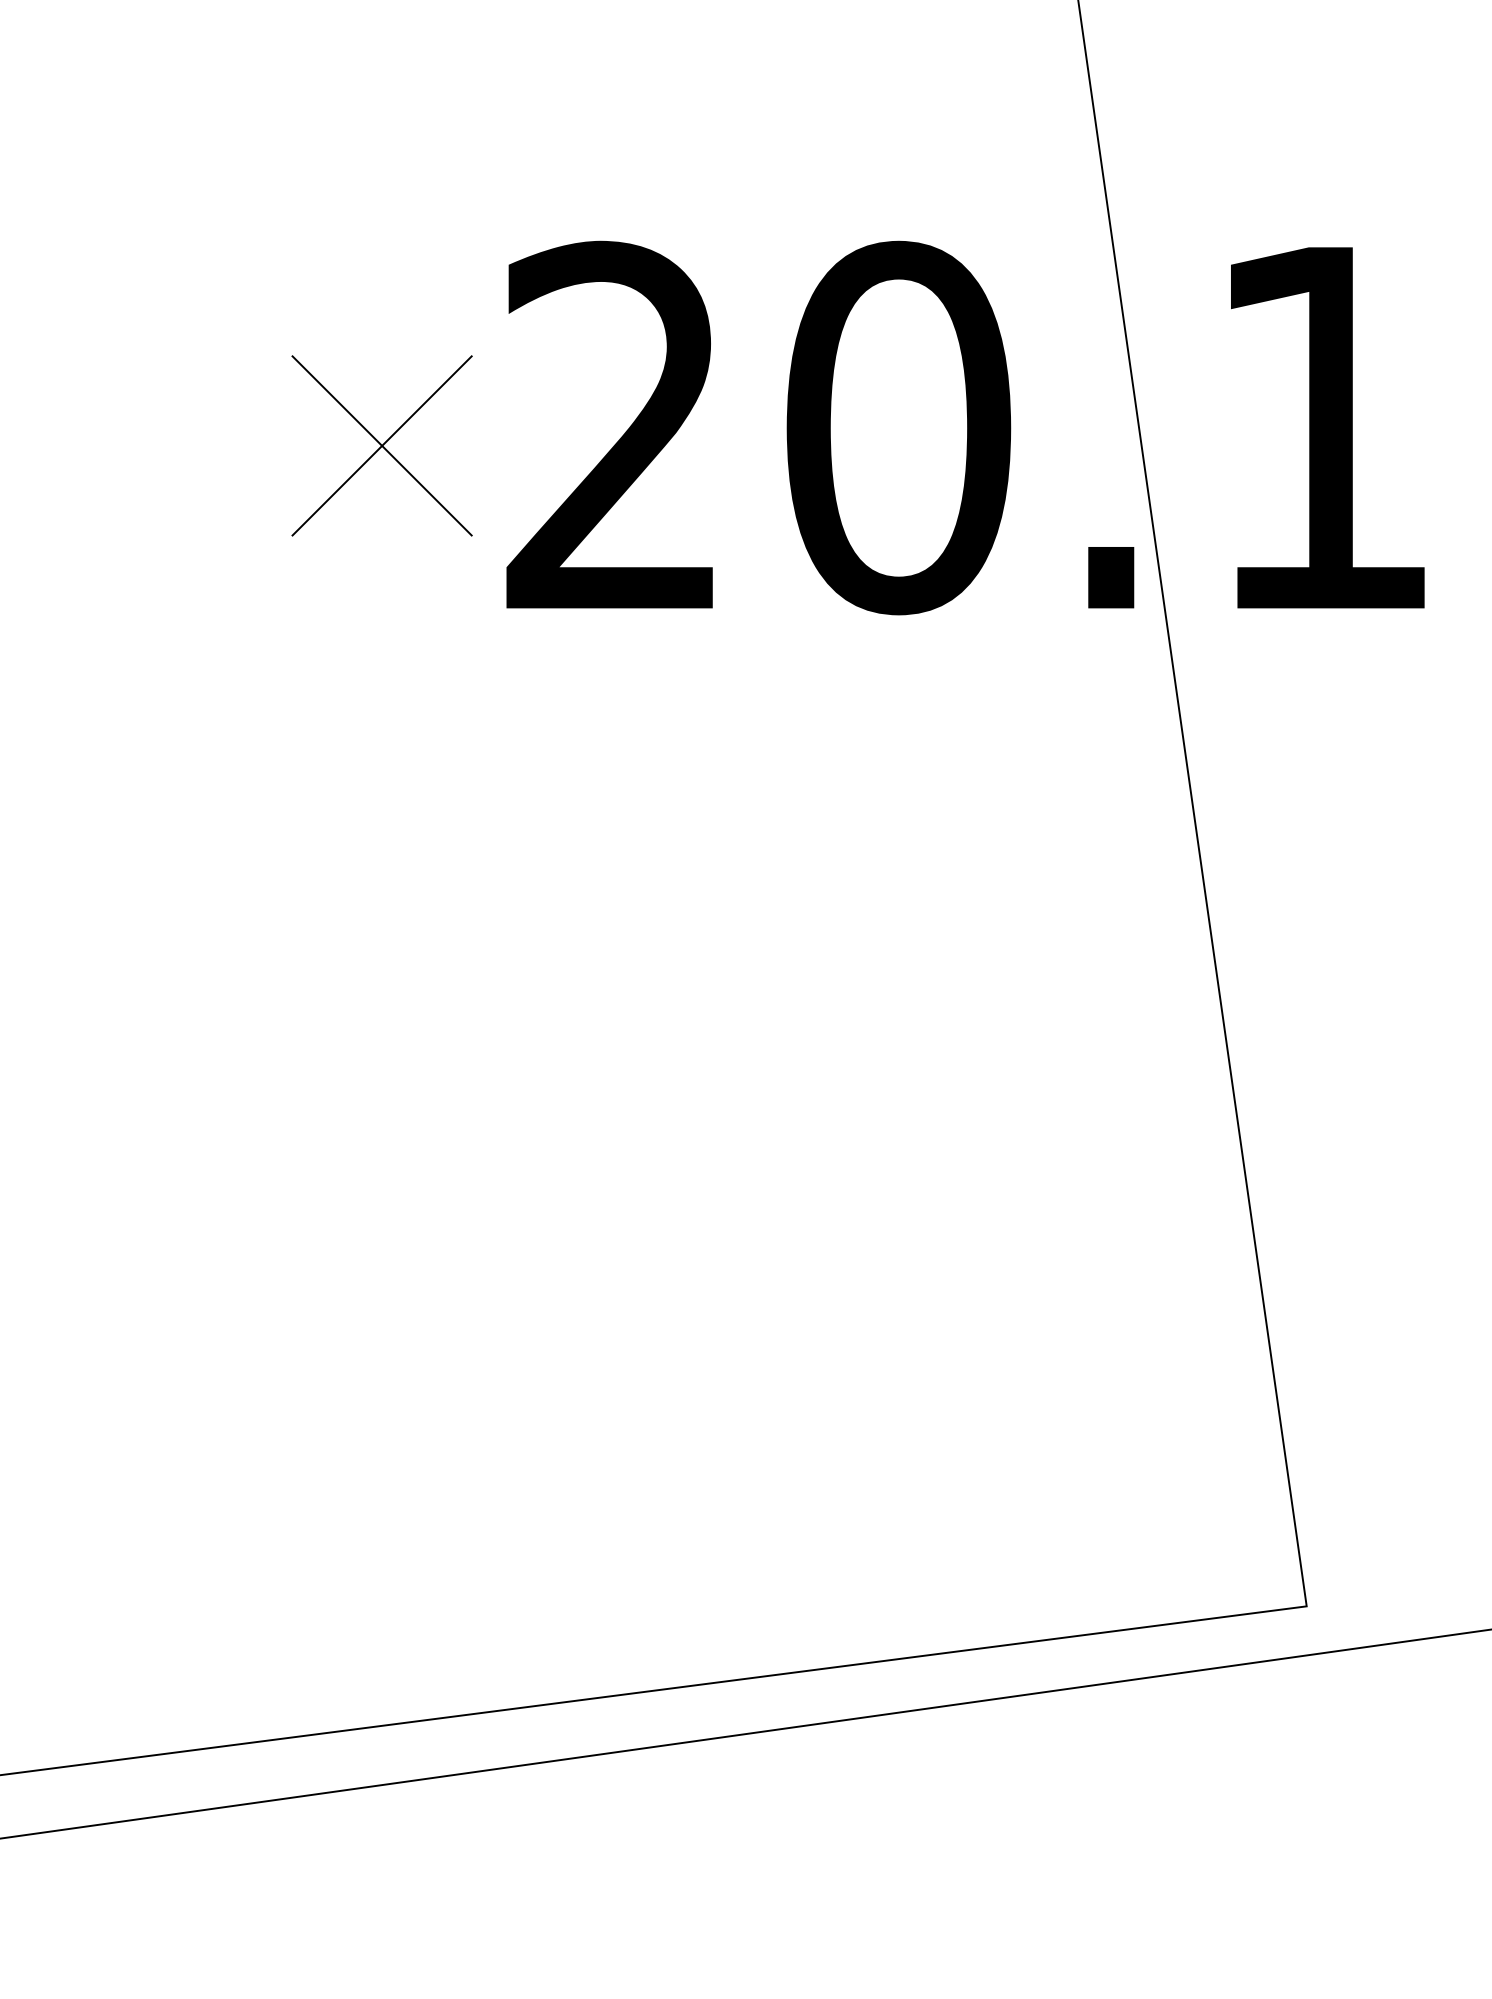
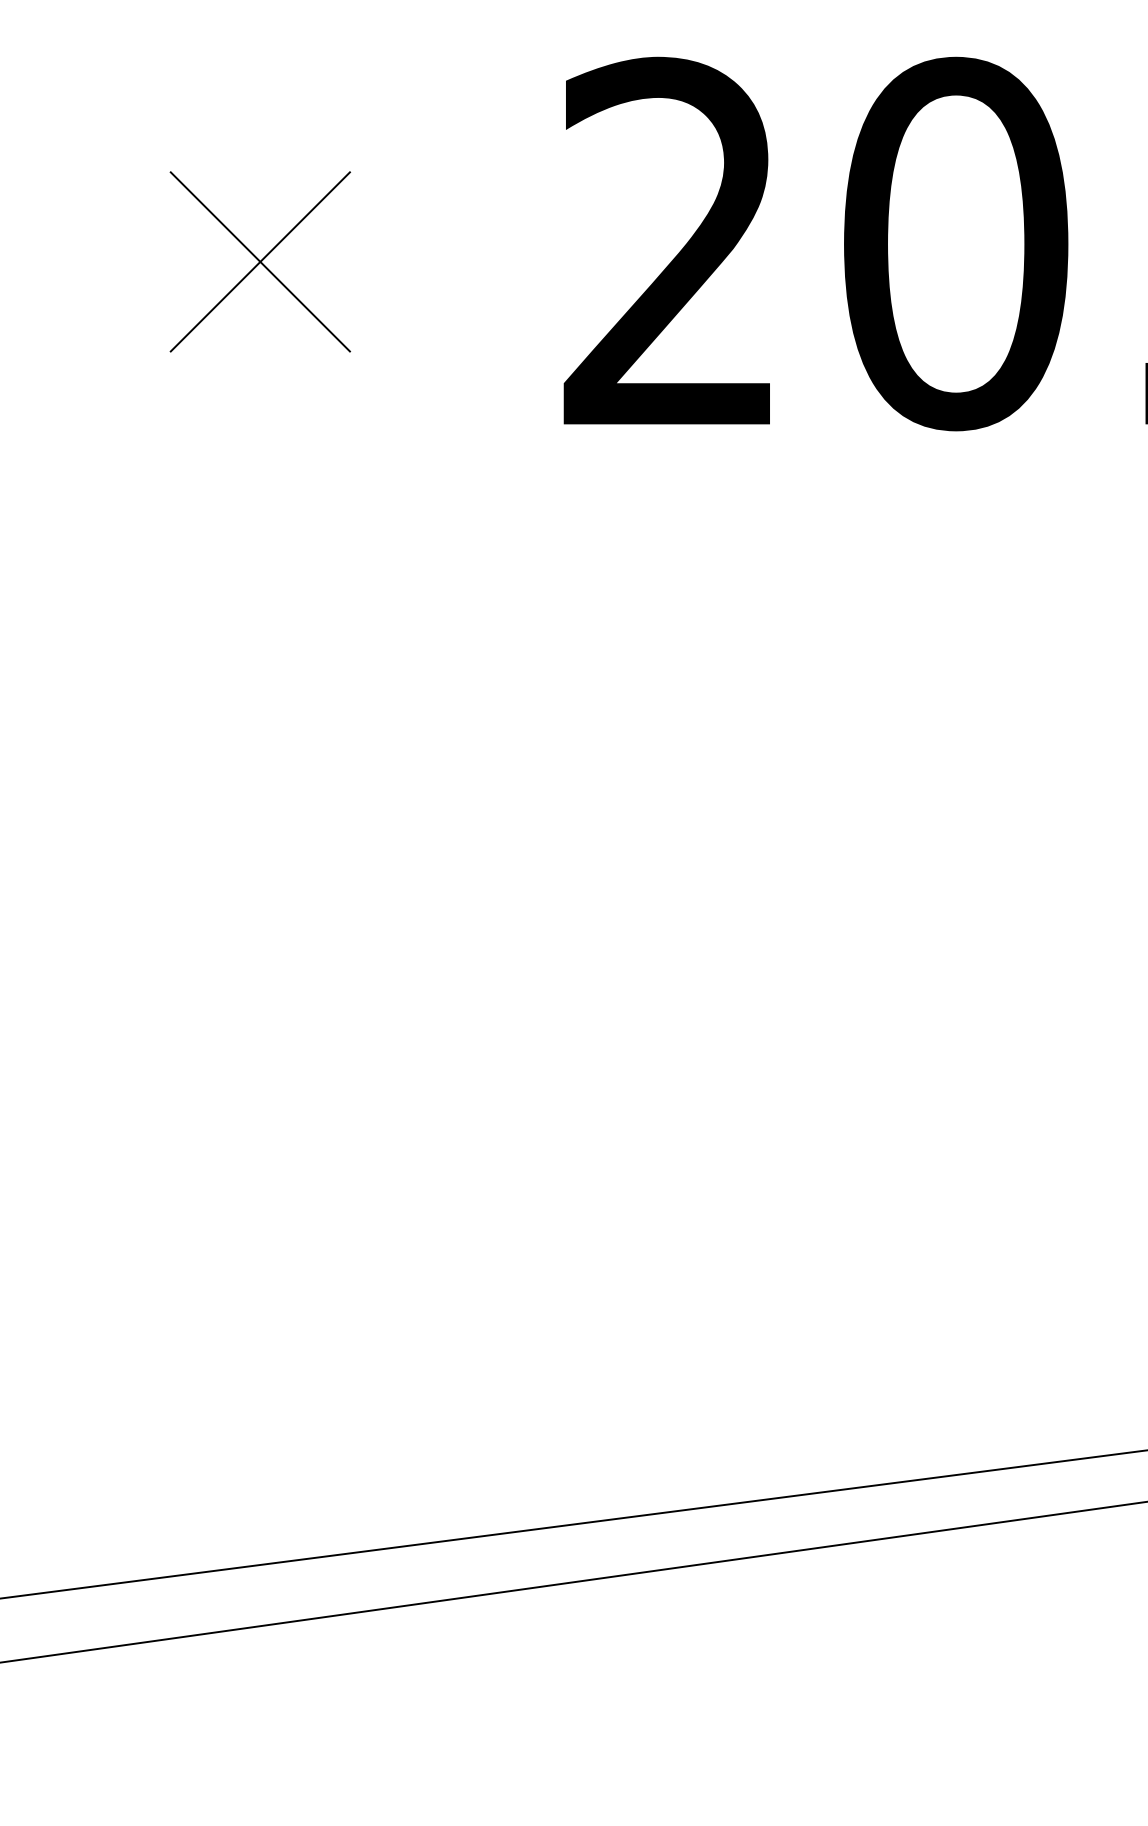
part: (381, 445) -> (259, 261), moved

